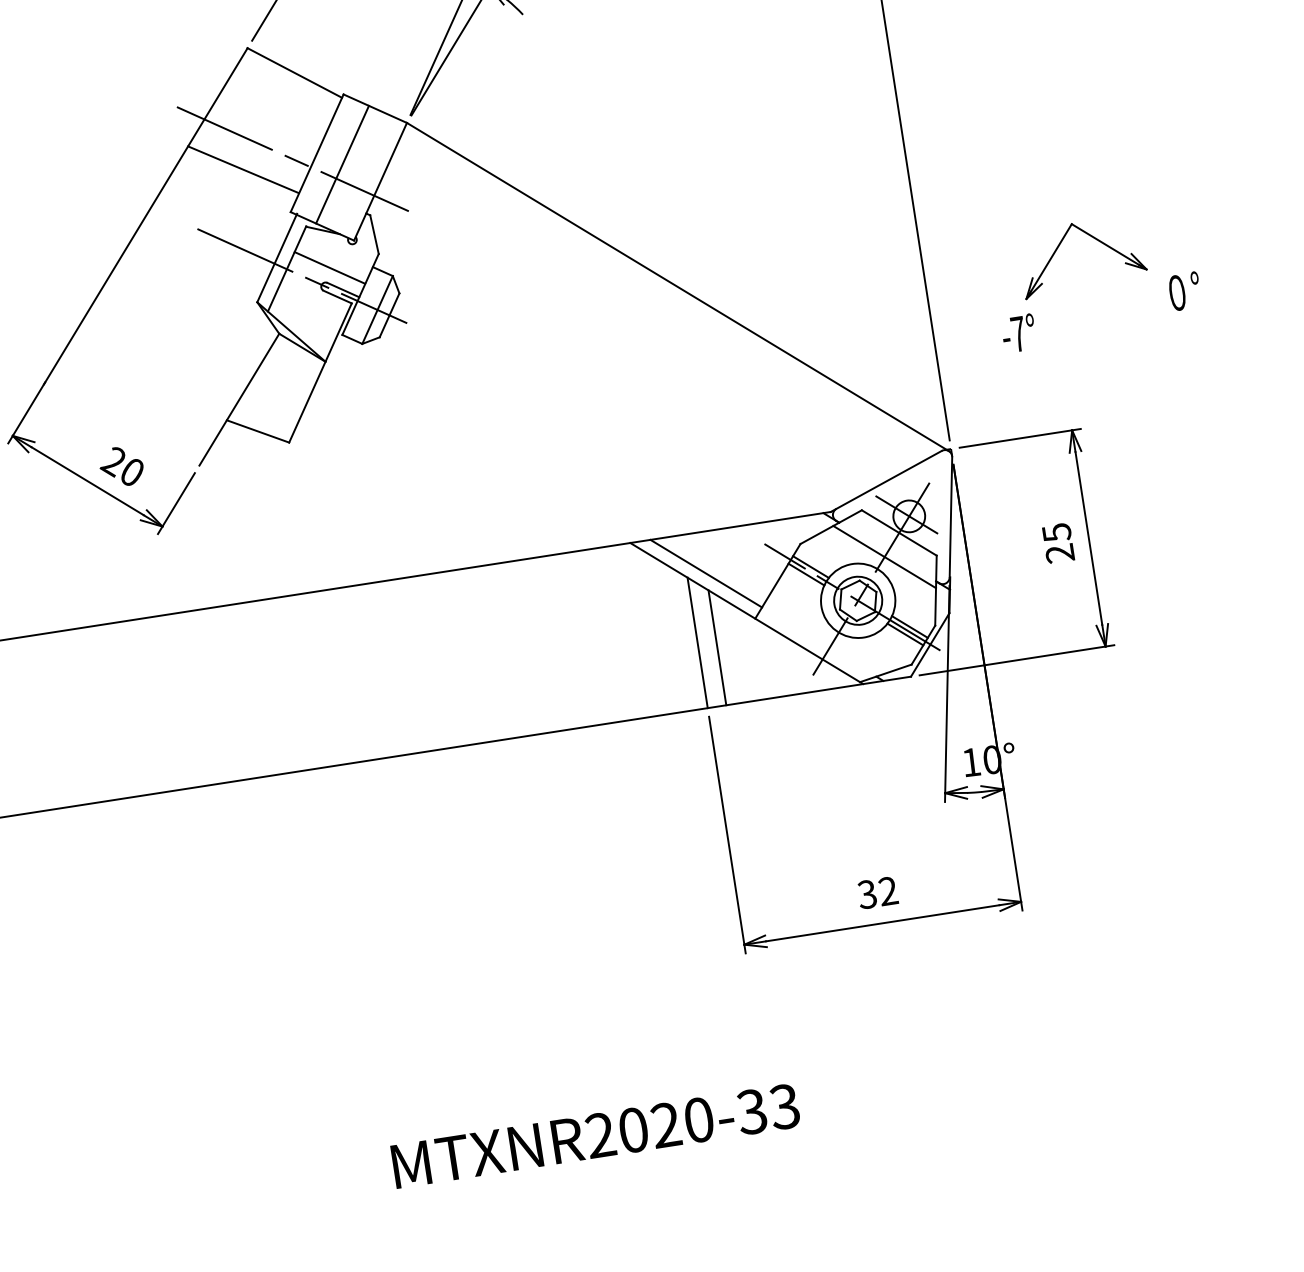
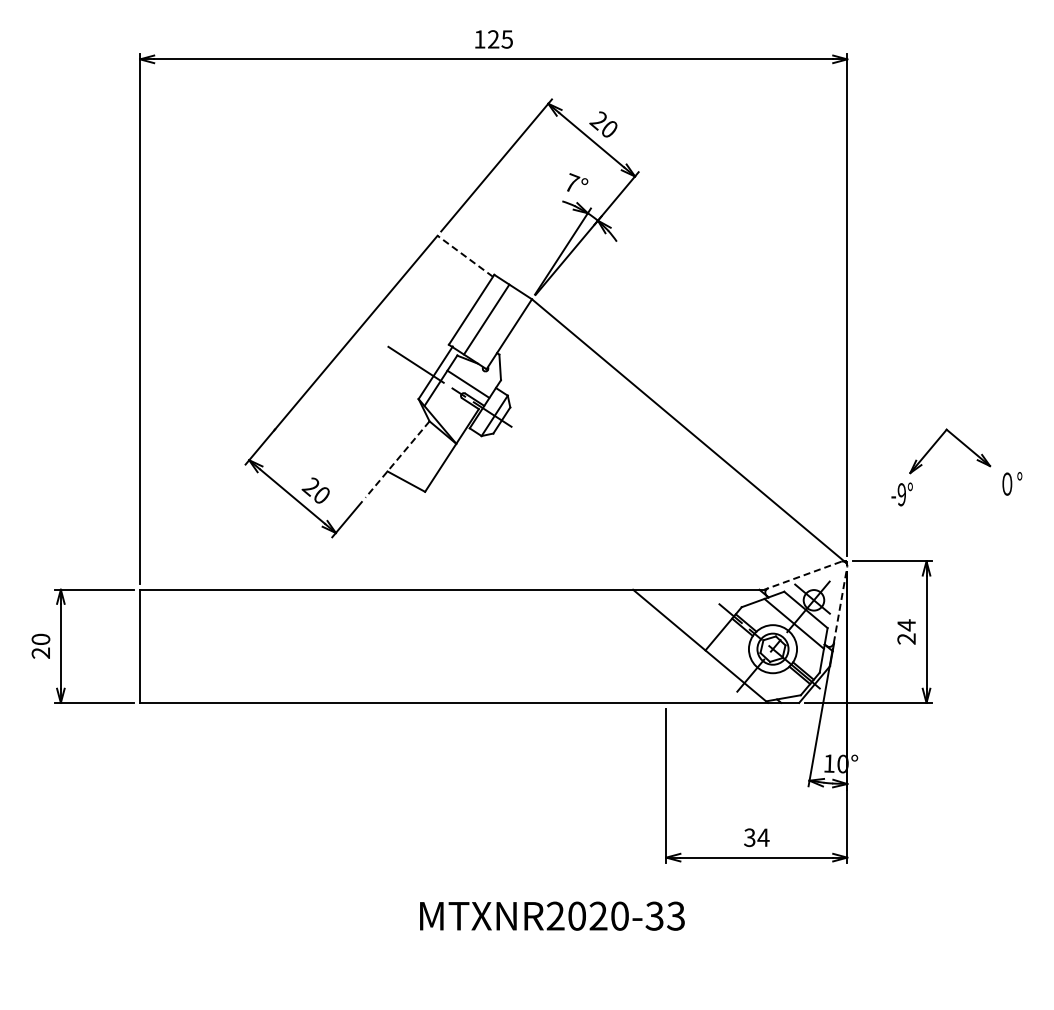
line: (295, 73) -> (465, 256), solid -> dashed
line: (292, 158) -> (455, 310), removed
line: (242, 169) -> (422, 312), removed
text: (1018, 333) -> (901, 494), -7° -> -9°
line: (239, 399) -> (397, 459), solid -> dashed
line: (885, 481) -> (802, 575), solid -> dashed
line: (951, 518) -> (840, 605), solid -> dashed
text: (1056, 532) -> (906, 625), 25 -> 24
line: (705, 573) -> (678, 616), removed
line: (697, 641) -> (666, 659), removed
line: (717, 646) -> (678, 664), removed
text: (888, 890) -> (763, 837), 32 -> 34
text: (595, 1134) -> (552, 915), moved

